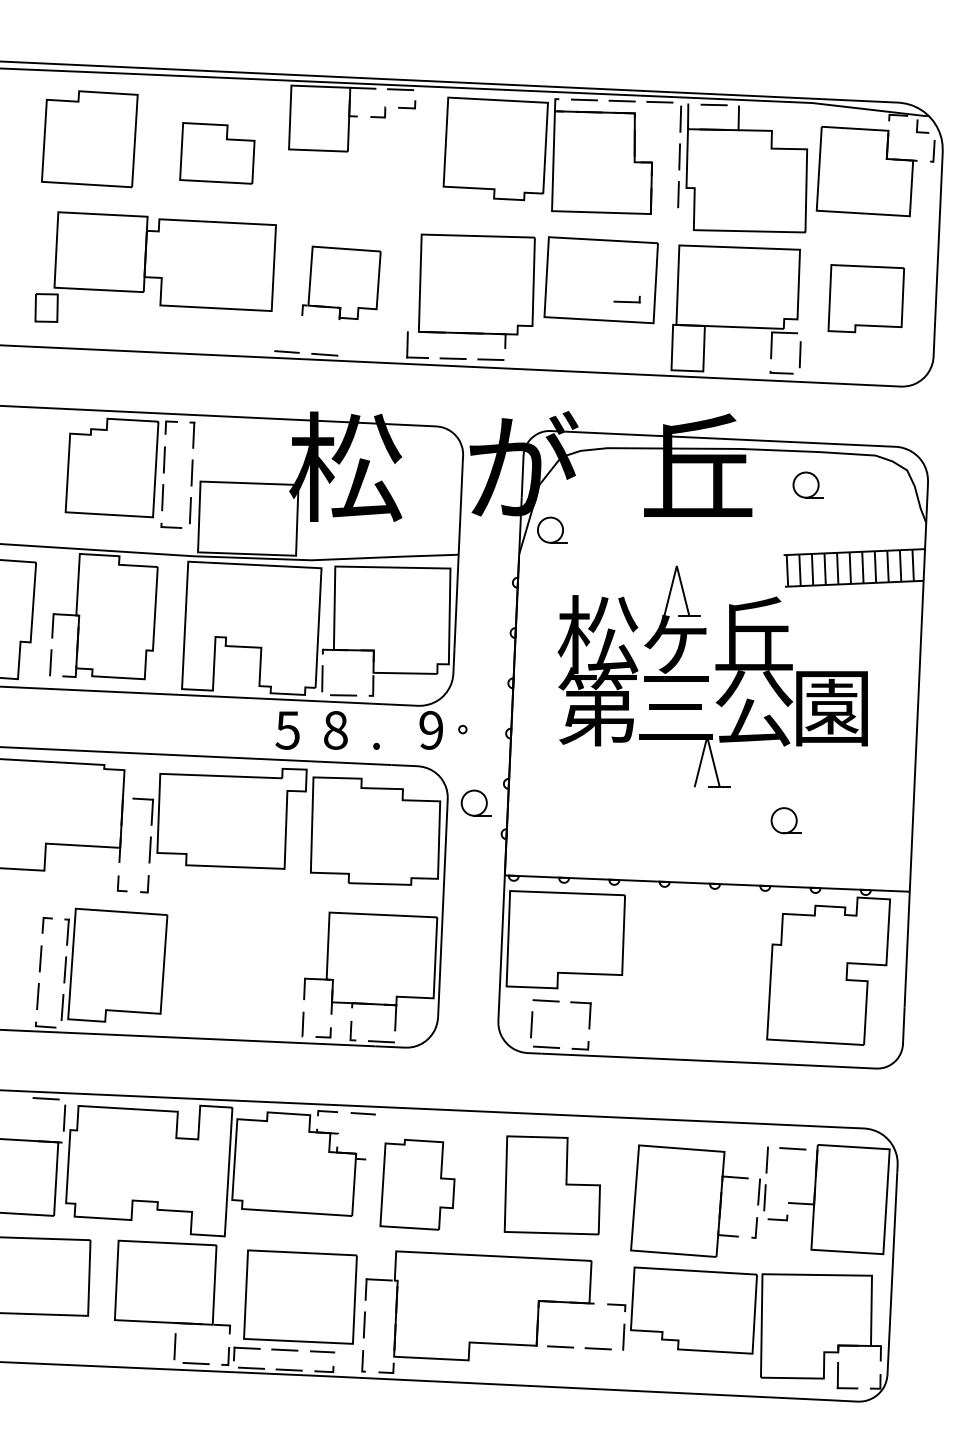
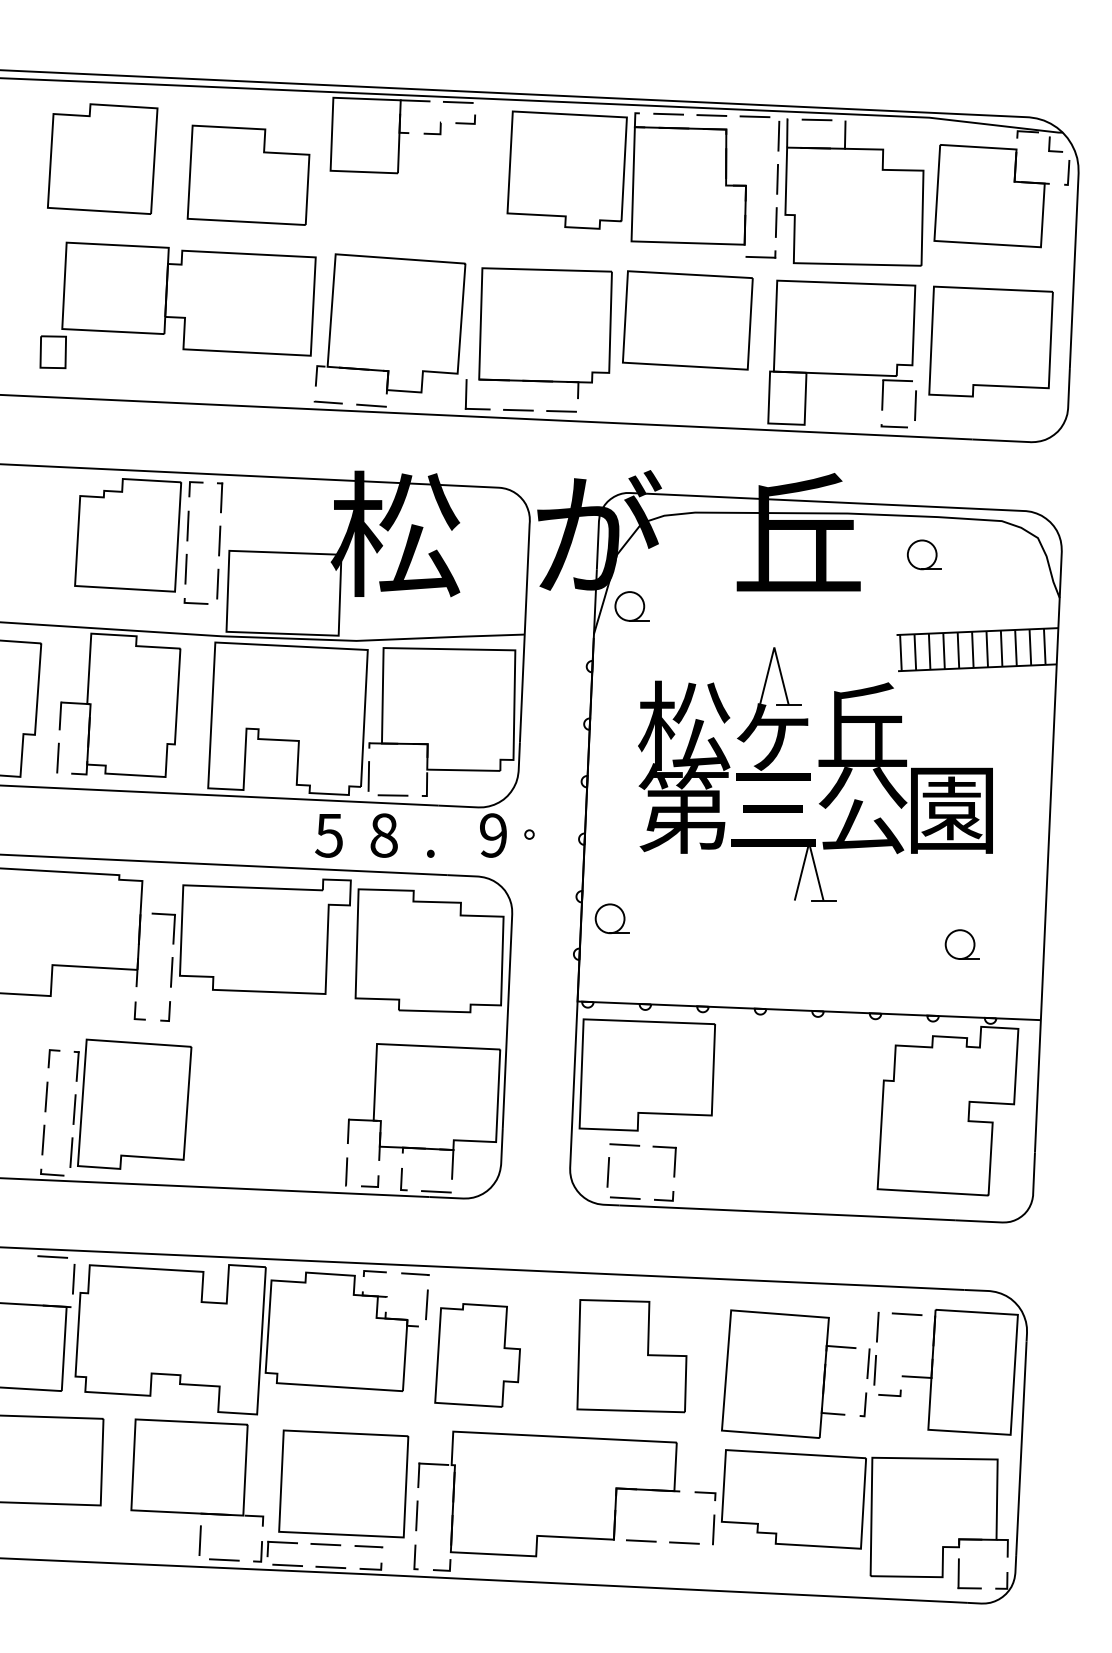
part: (217, 153) -> (248, 175), size x1.43
part: (341, 282) -> (390, 323), size x1.67
part: (866, 298) -> (991, 341), size x1.43
part: (626, 299) -> (760, 254), moved
part: (475, 802) -> (611, 918), moved
part: (785, 820) -> (961, 944), moved
line: (373, 1140) -> (427, 1304), added

